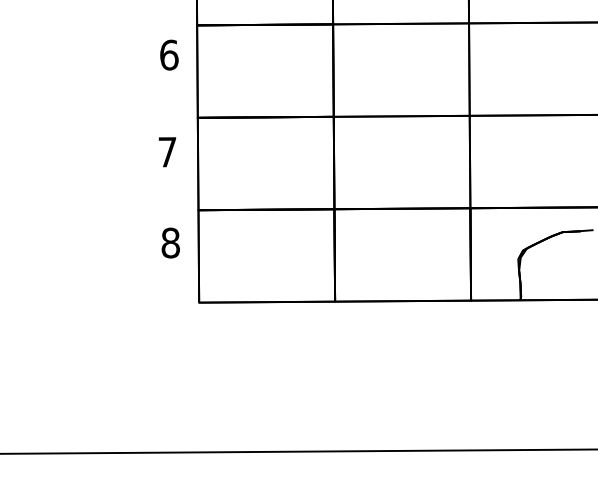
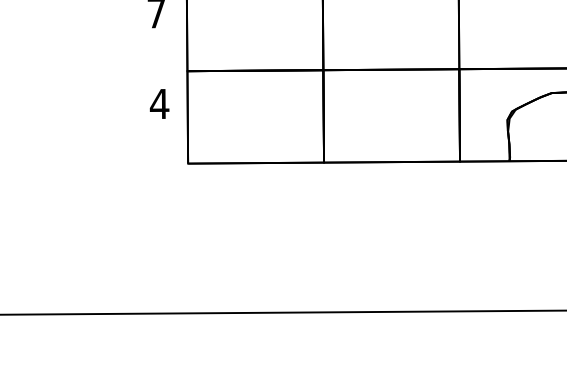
text: (170, 242) -> (159, 103), 8 -> 4

